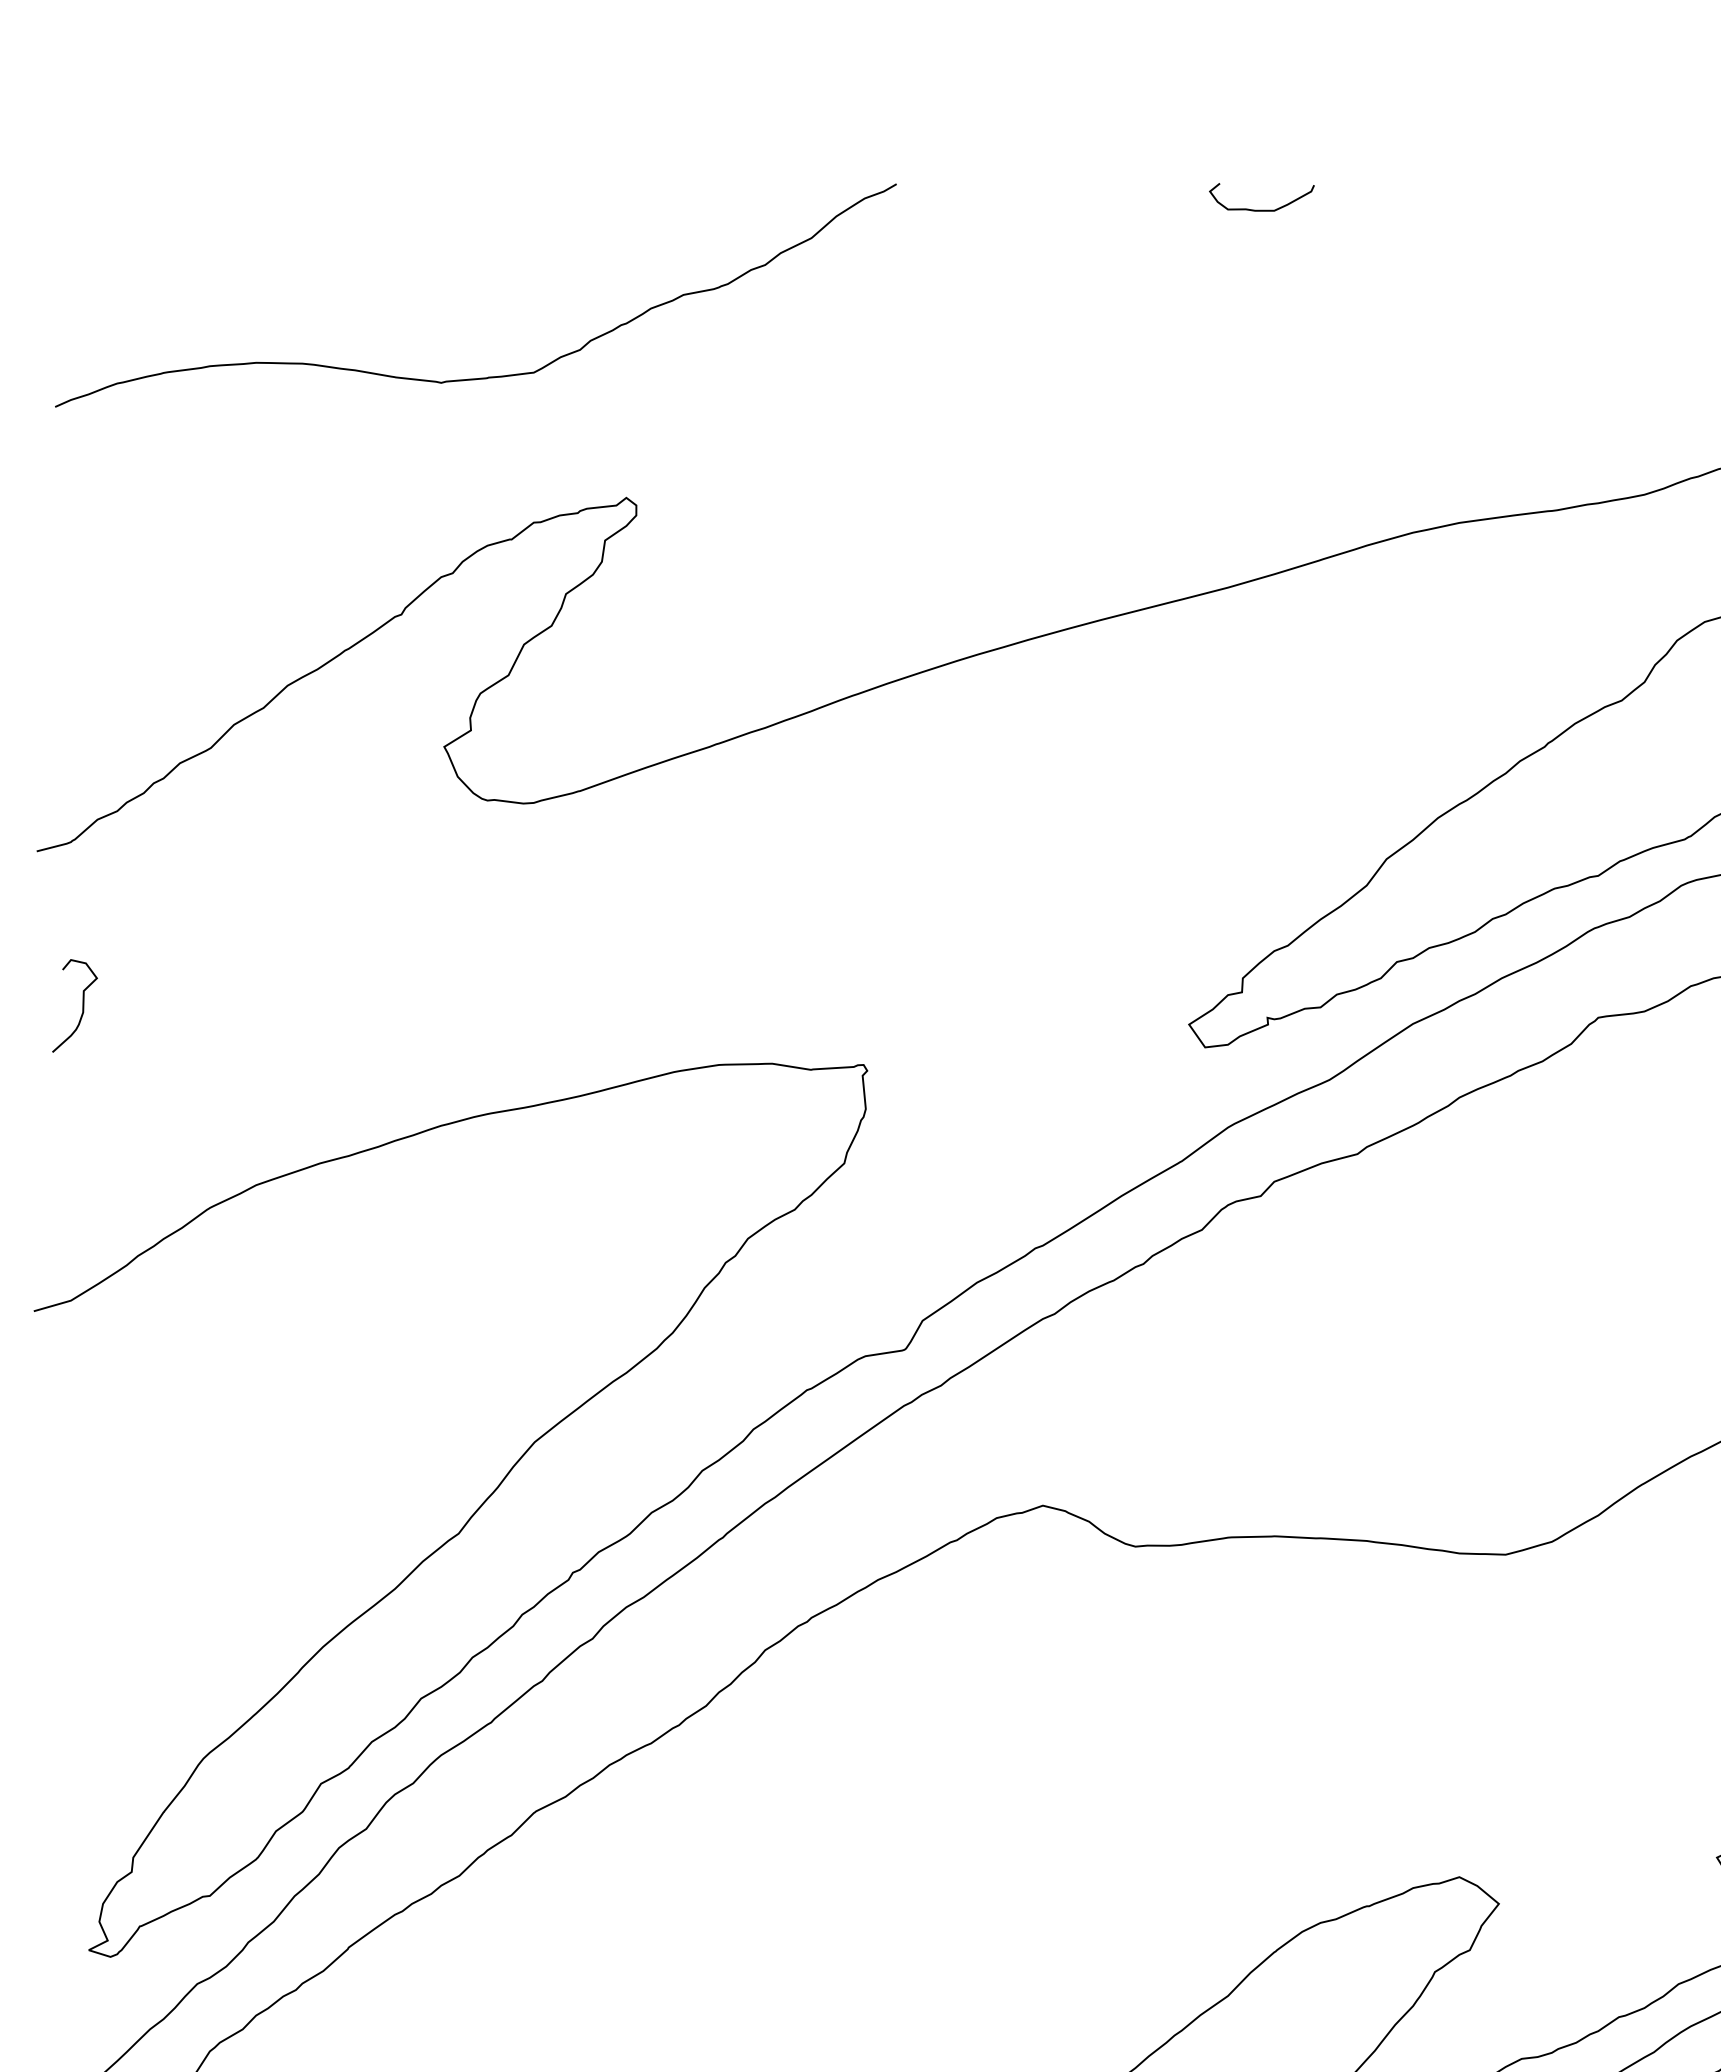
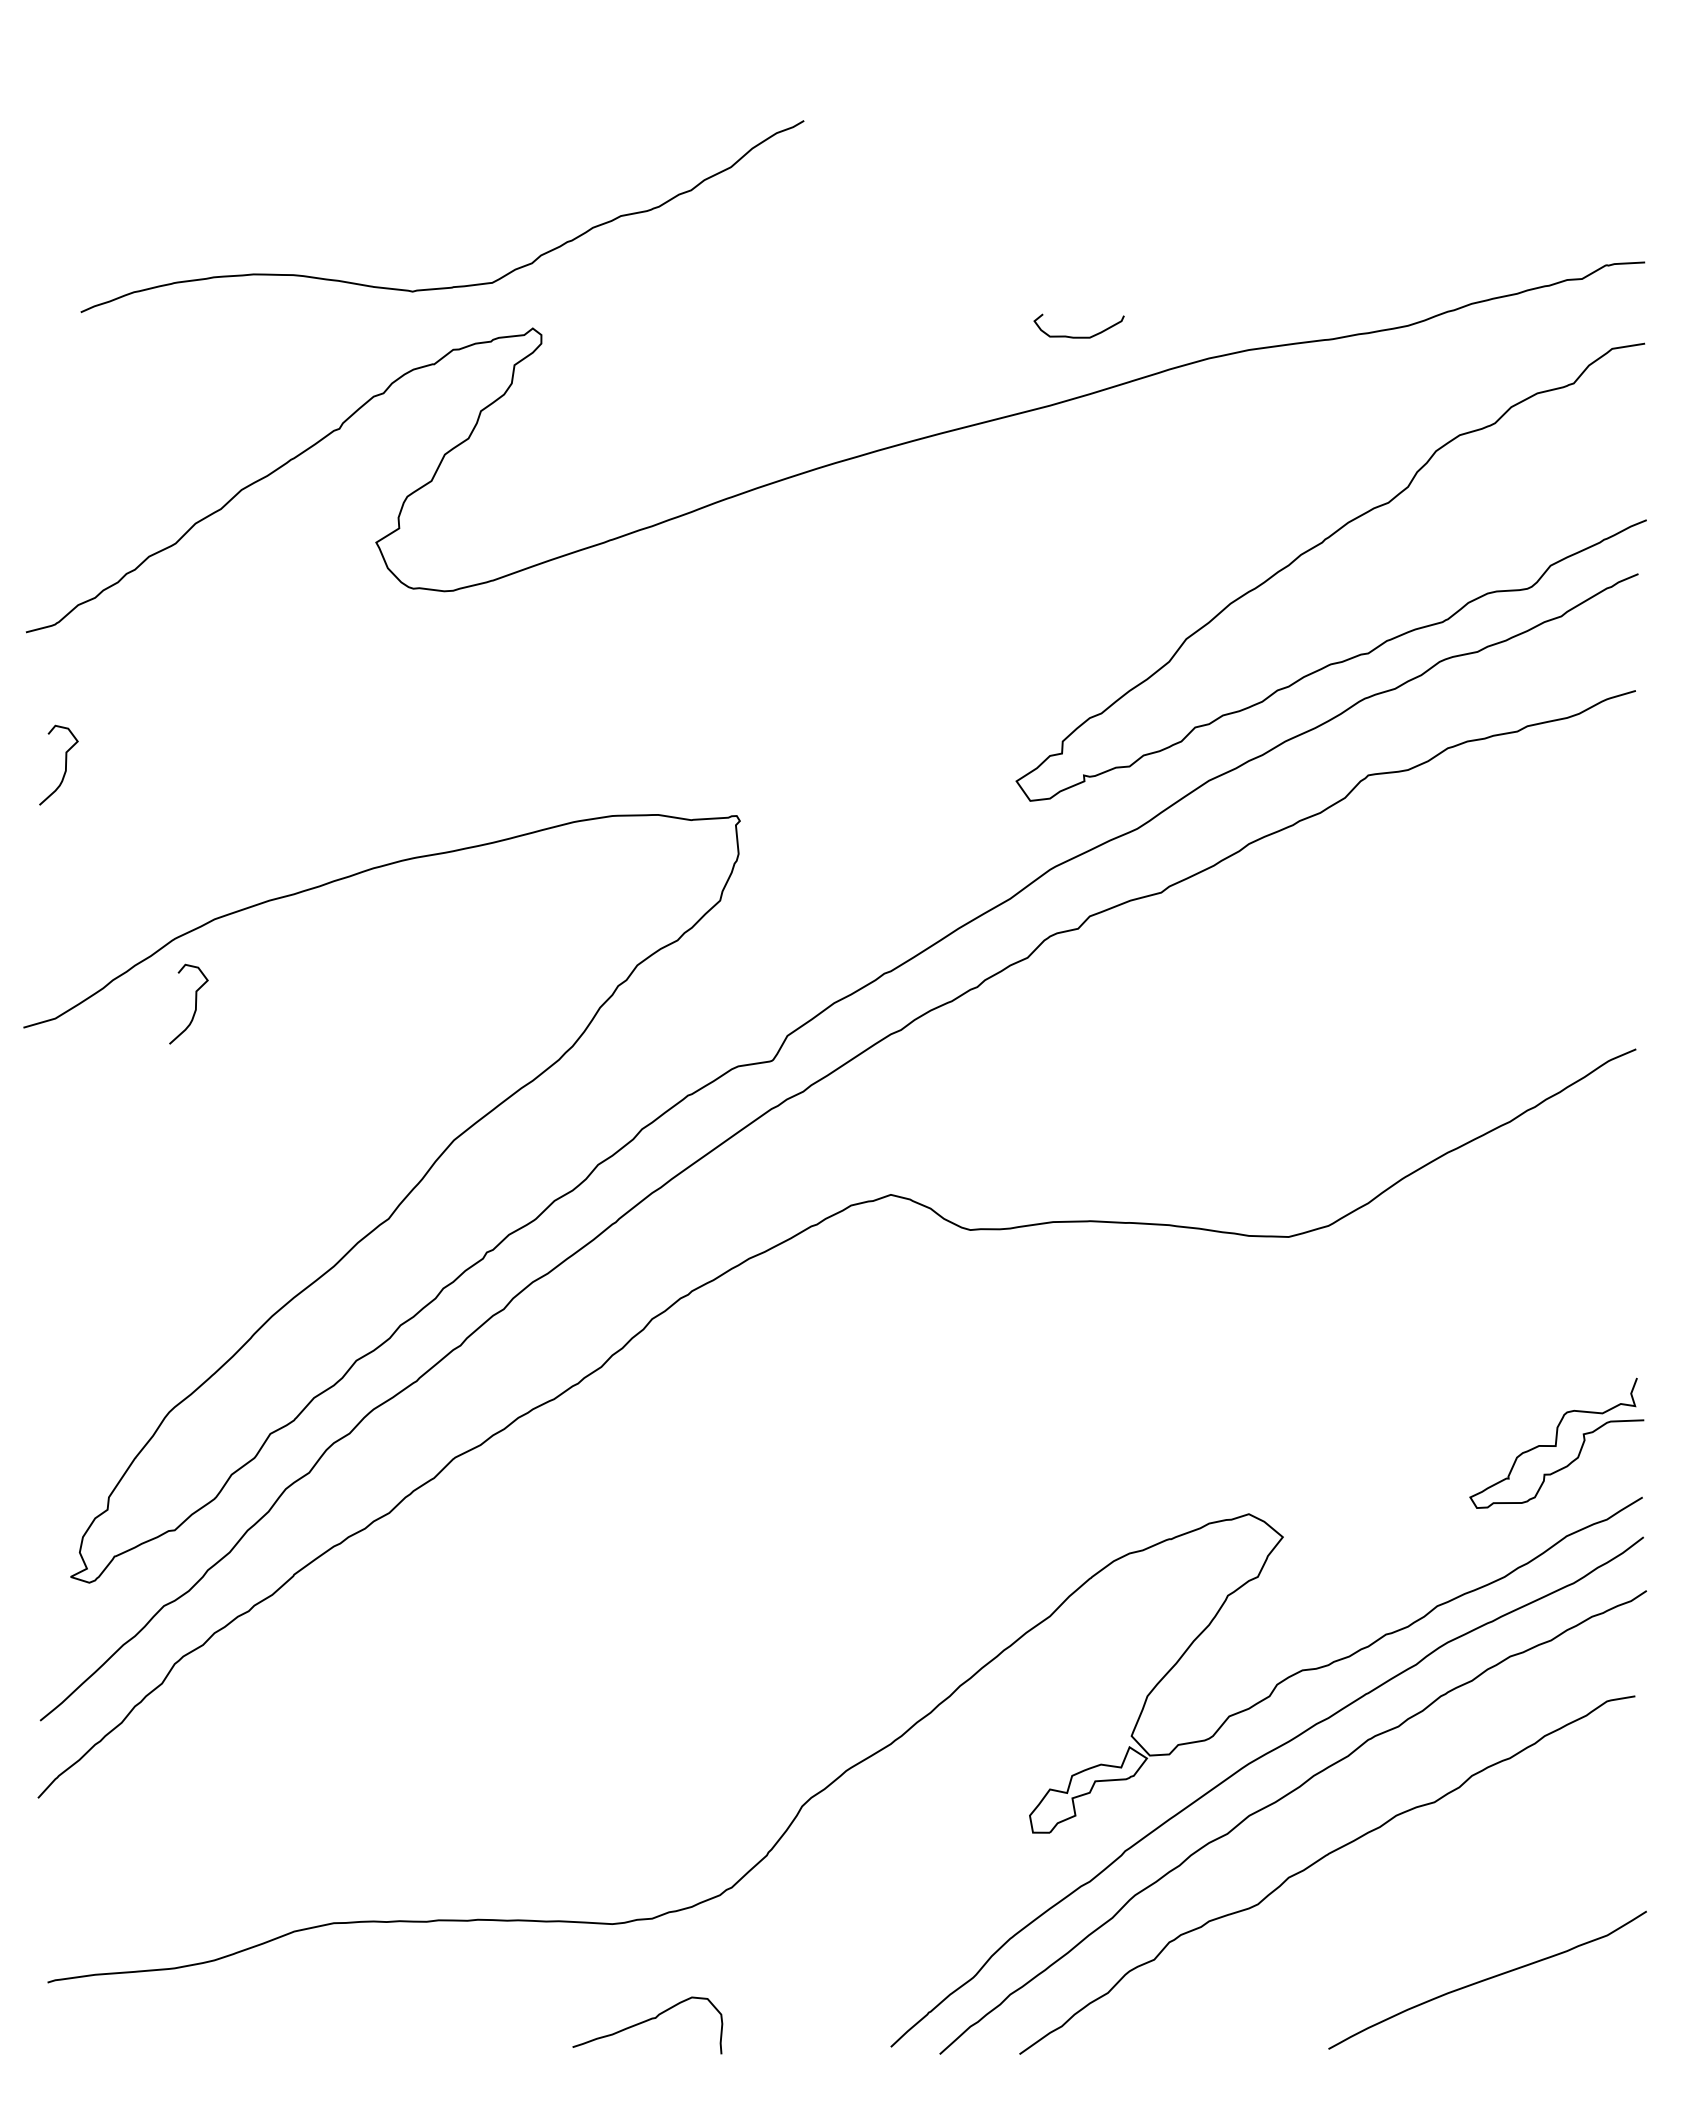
curve: (1261, 209) -> (1078, 336), moved
curve: (485, 376) -> (450, 286), moved
curve: (233, 1283) -> (195, 1003), added

